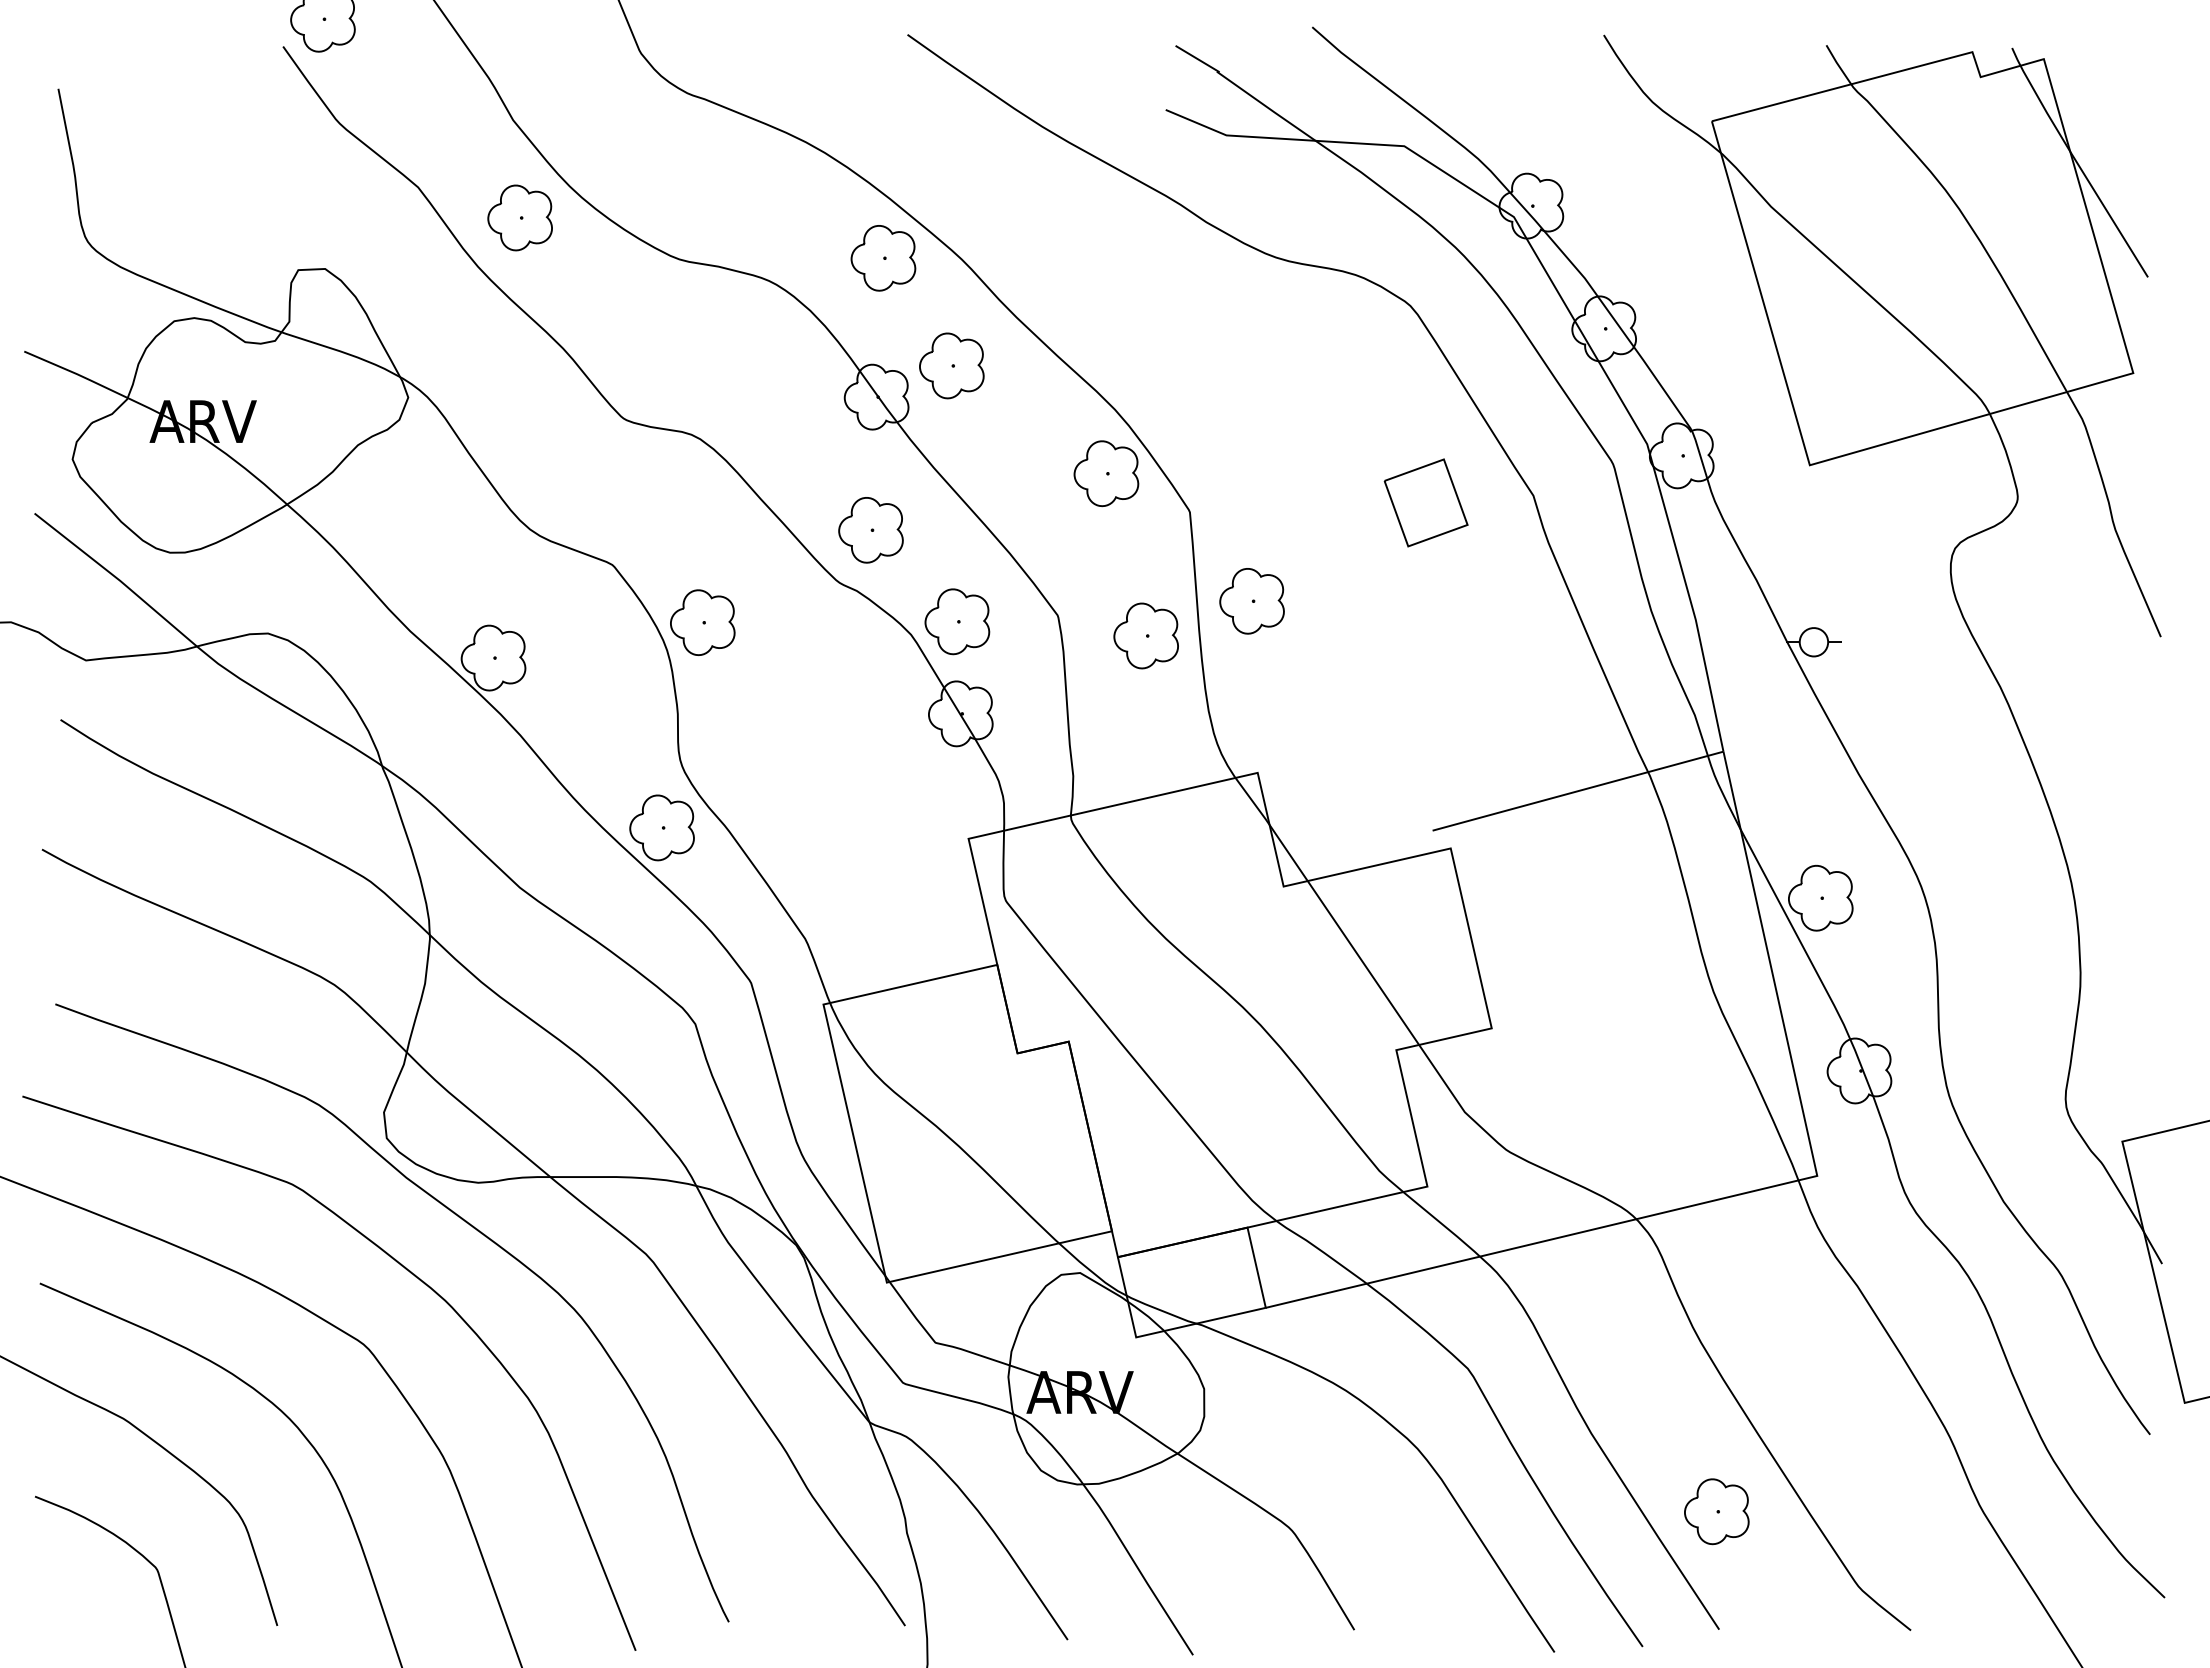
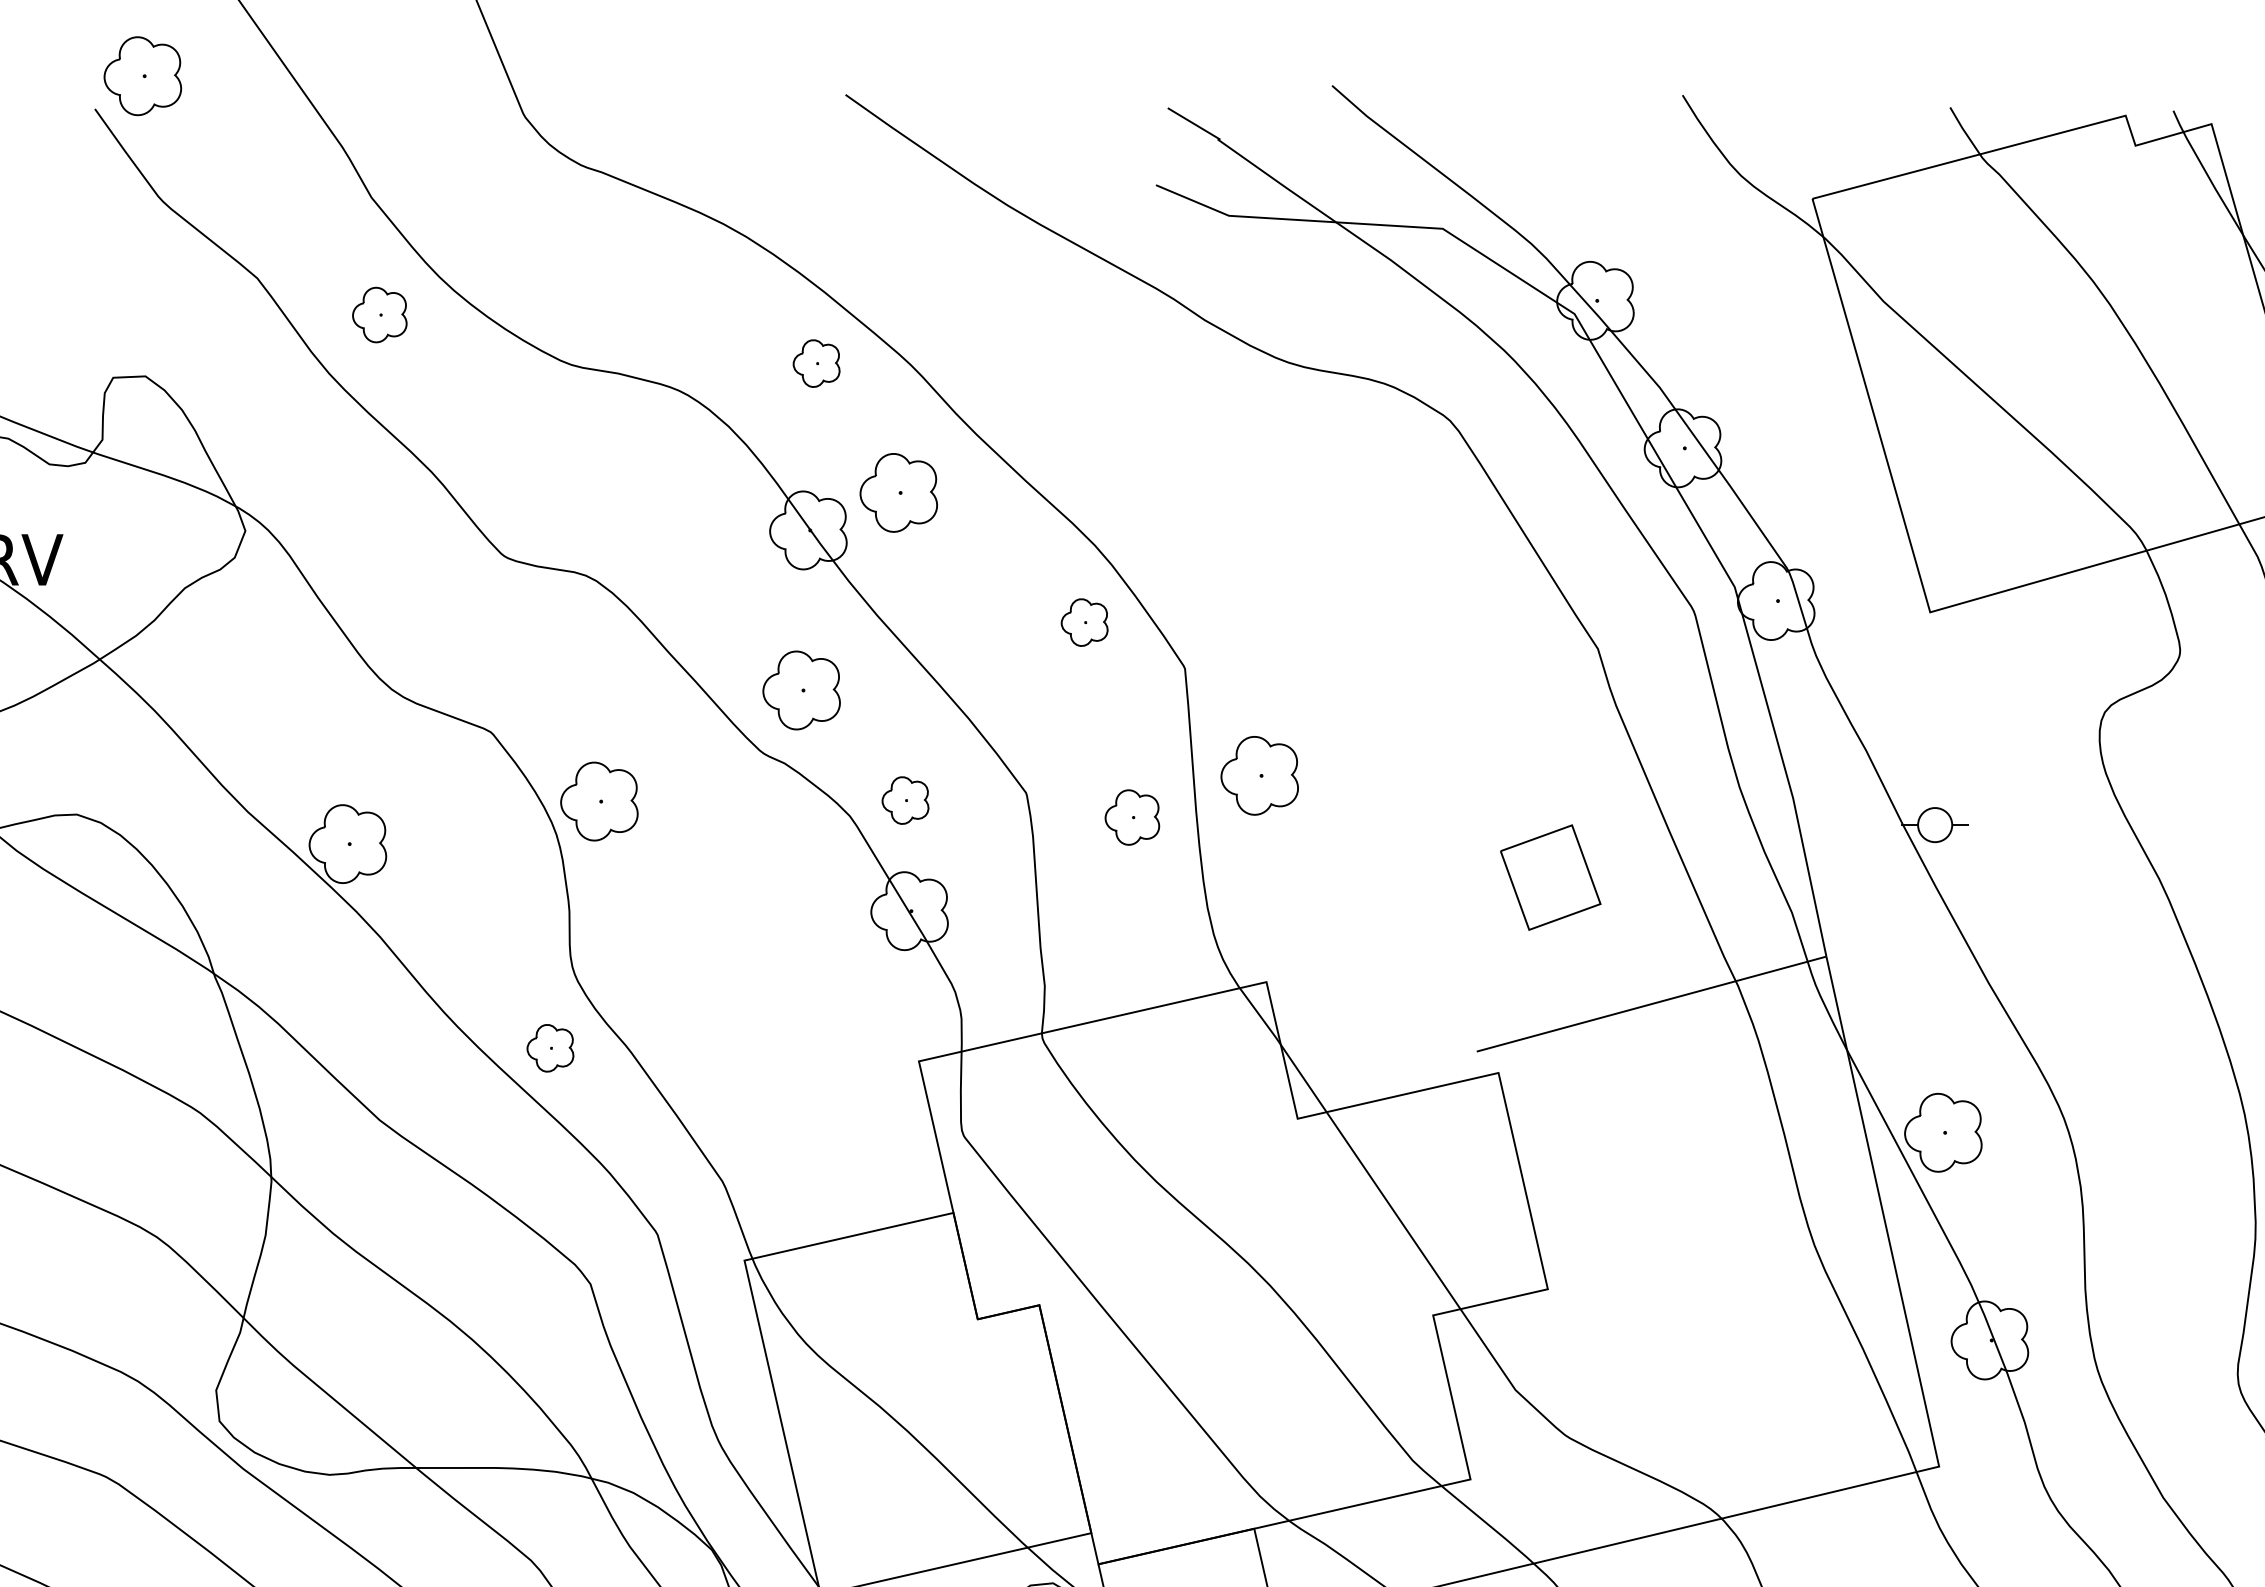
part: (519, 217) -> (379, 314), size x0.7
part: (883, 258) -> (816, 363), size x0.6
part: (1106, 473) -> (1084, 622), size x0.6
part: (1425, 502) -> (1549, 877), moved
part: (957, 621) -> (905, 800), size x0.6
part: (1145, 635) -> (1131, 816), size x0.7
part: (661, 827) -> (549, 1047), size x0.6

